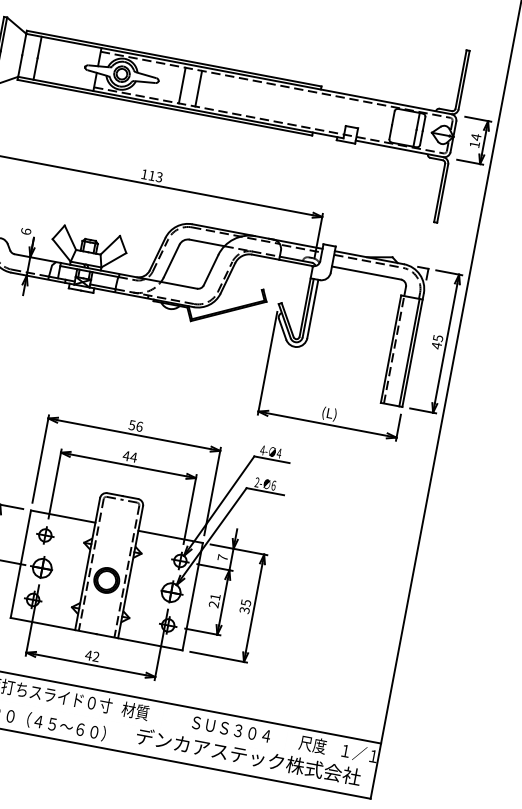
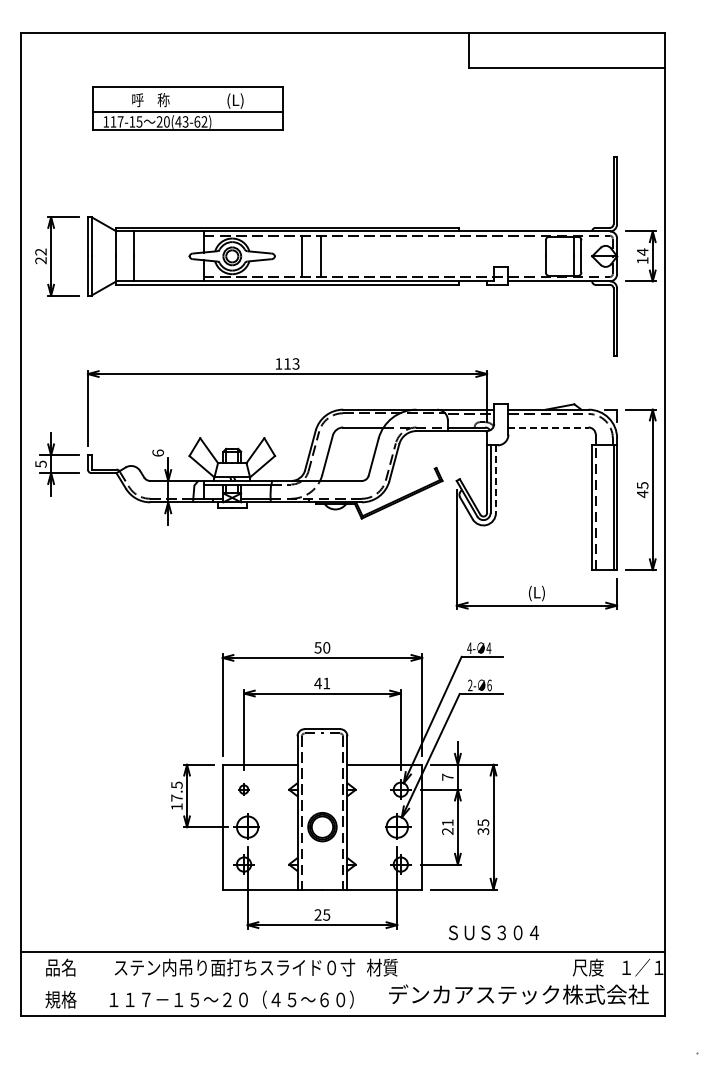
line: (367, 273) -> (549, 427), solid -> dashed
line: (312, 309) -> (495, 479), solid -> dashed
text: (139, 426) -> (326, 647), 56 -> 50
text: (133, 457) -> (326, 683), 44 -> 41
part: (44, 535) -> (243, 789), size x0.6
text: (92, 655) -> (322, 914), 42 -> 25
text: (231, 729) -> (493, 932), moved

